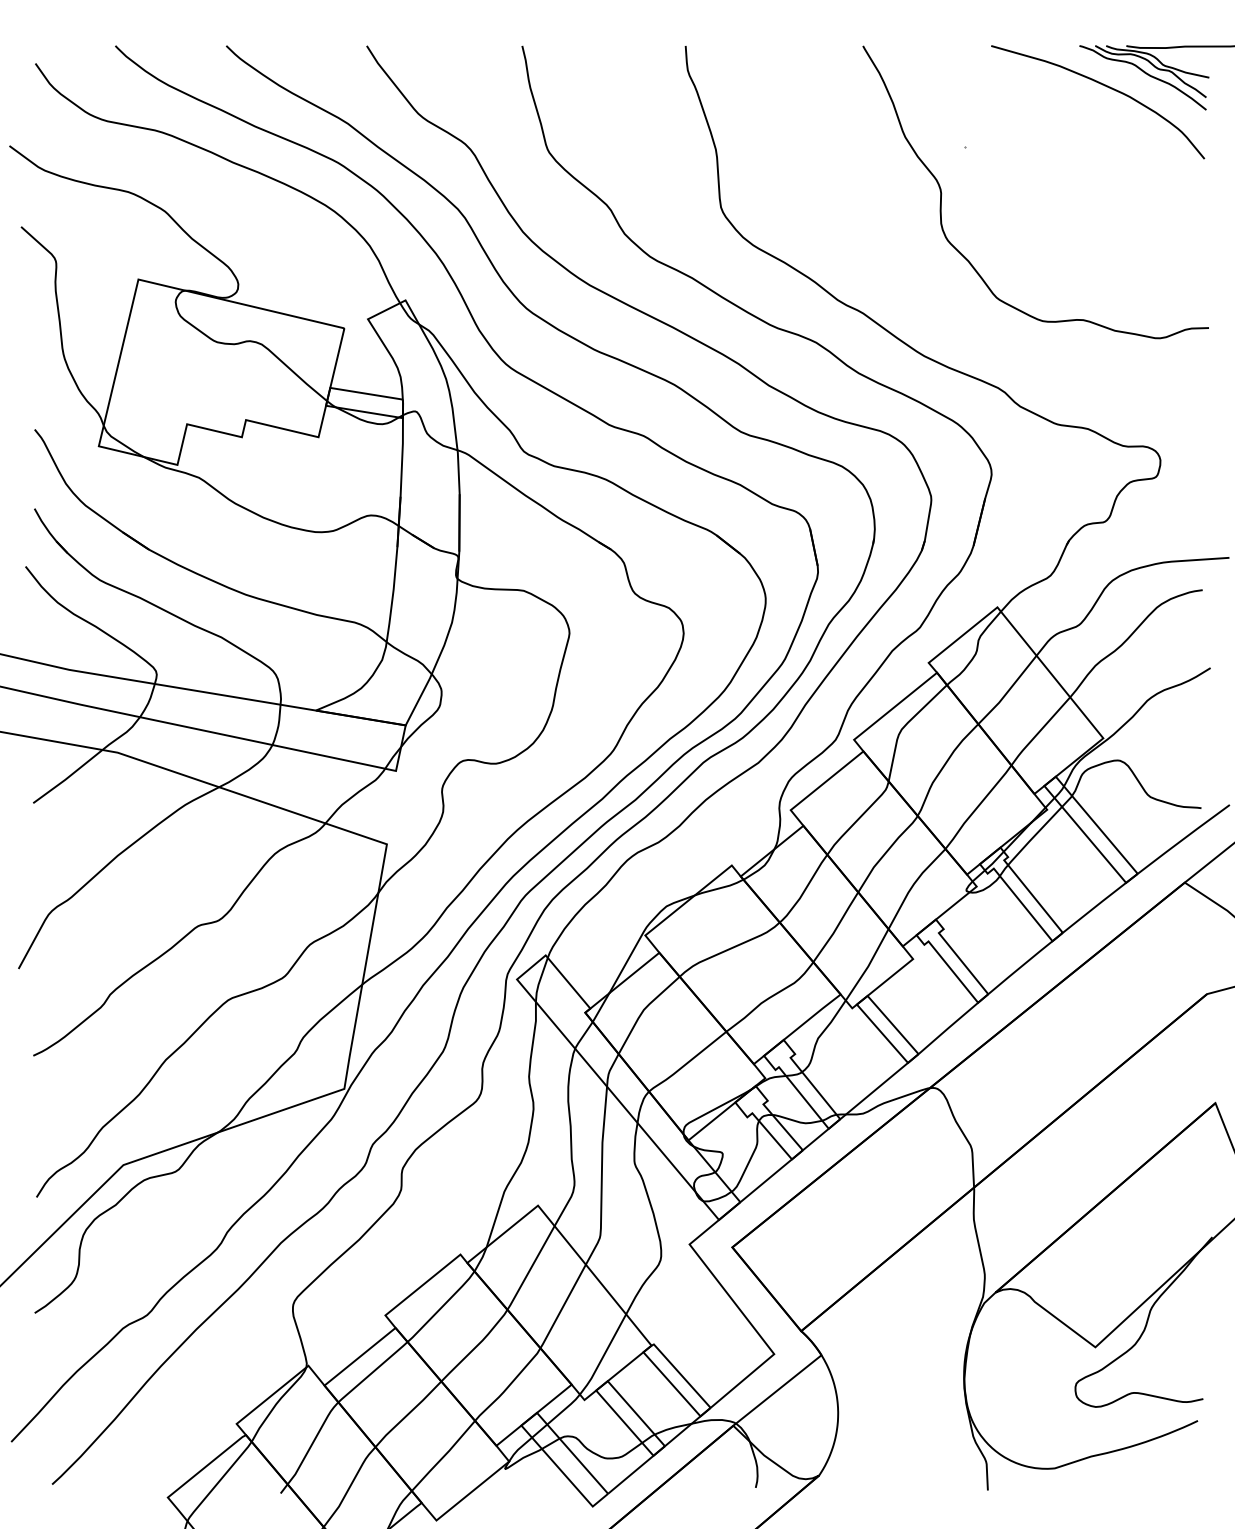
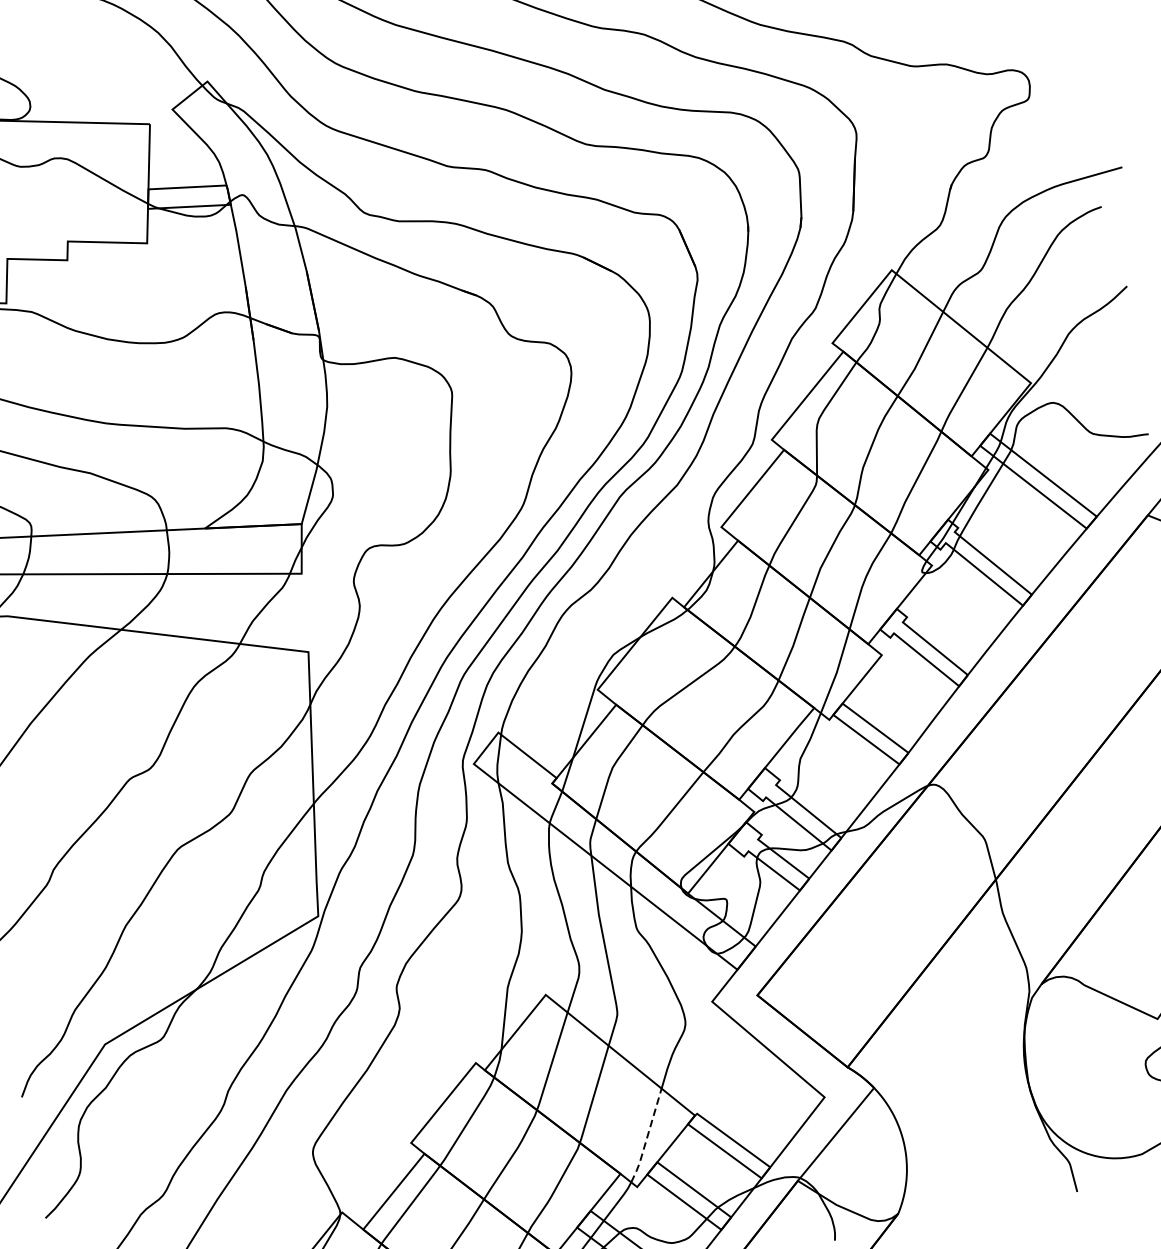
line: (603, 1355) -> (647, 1136), solid -> dashed

